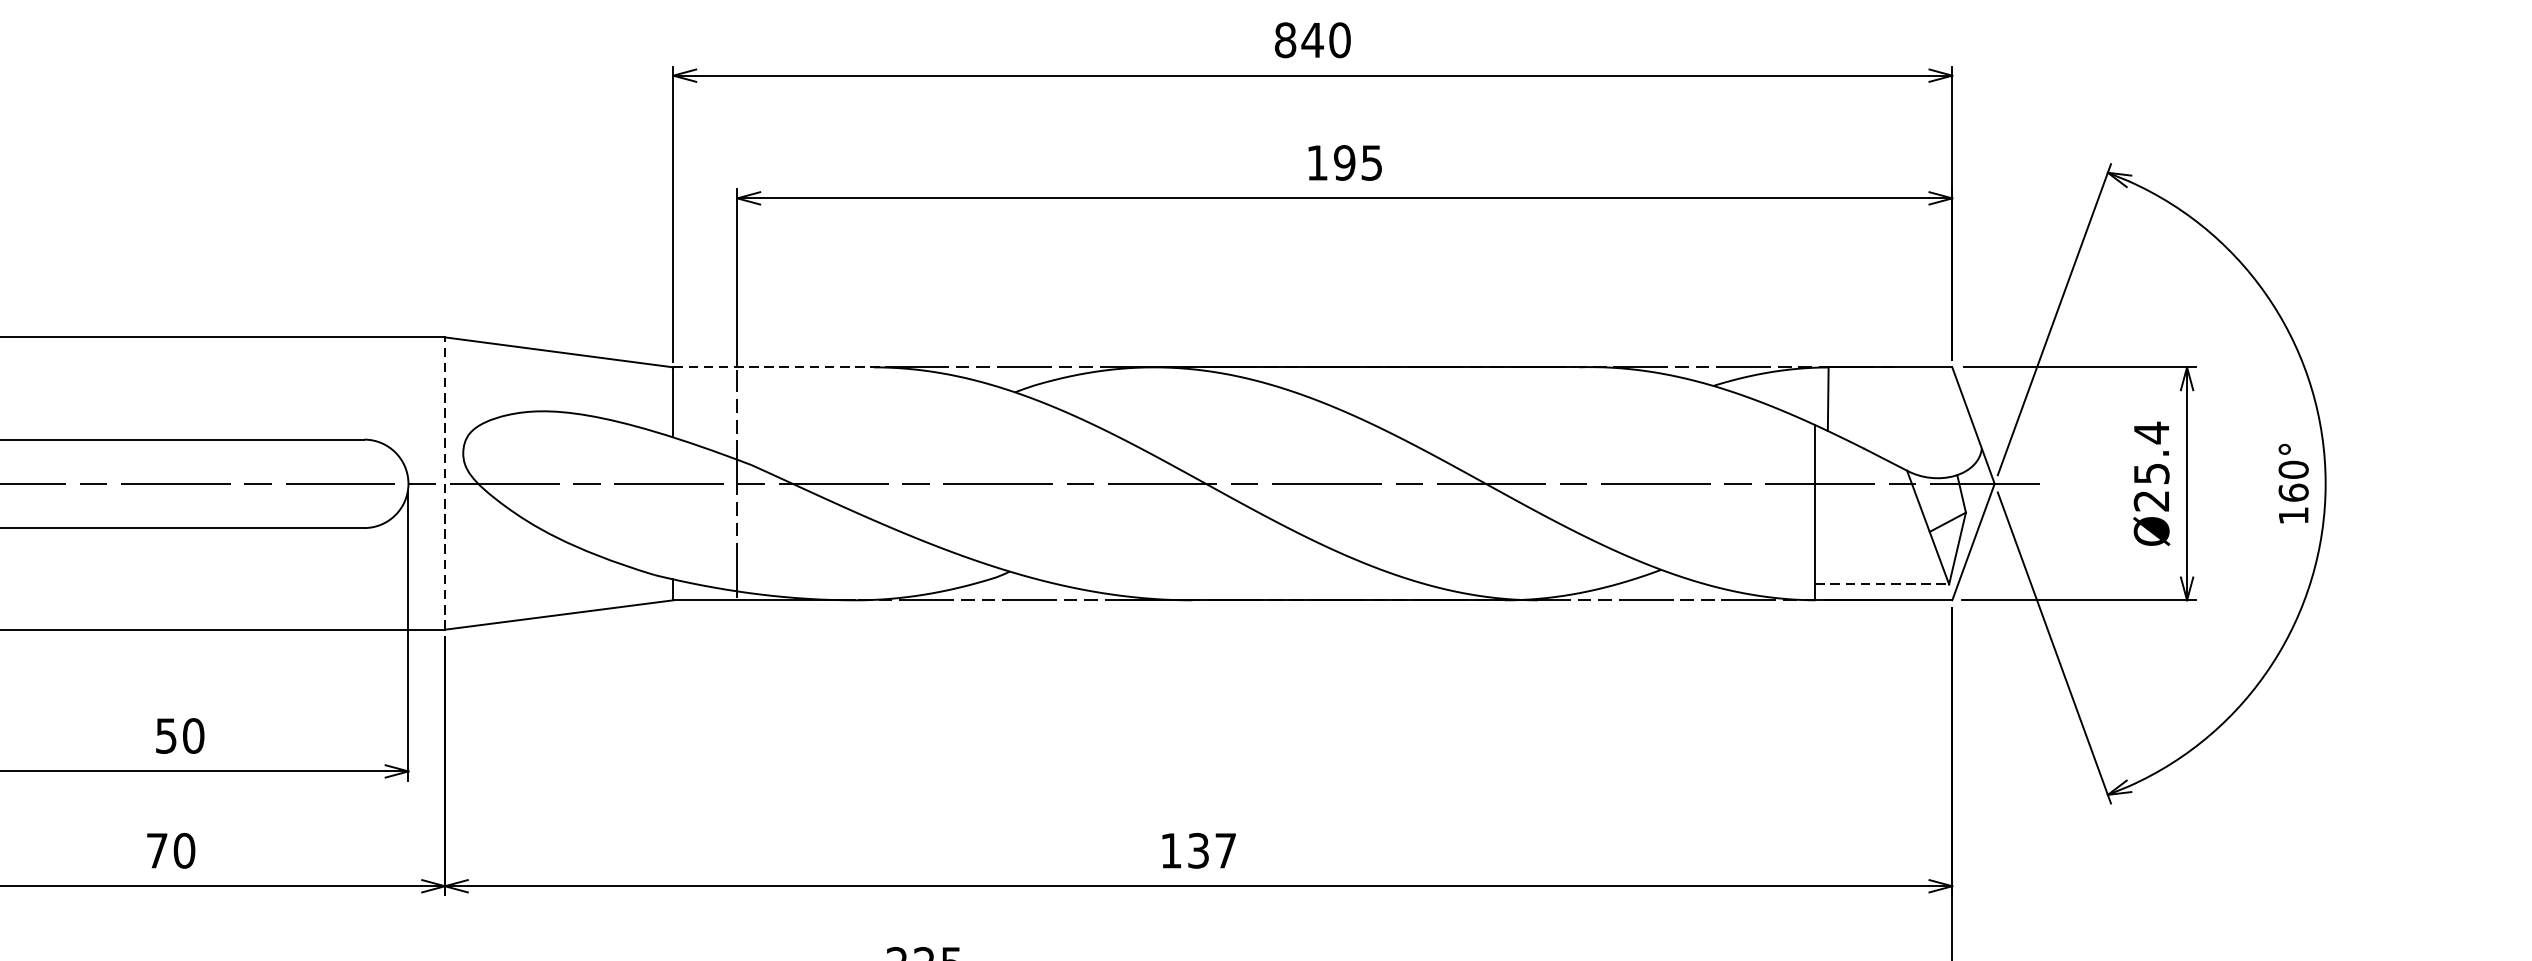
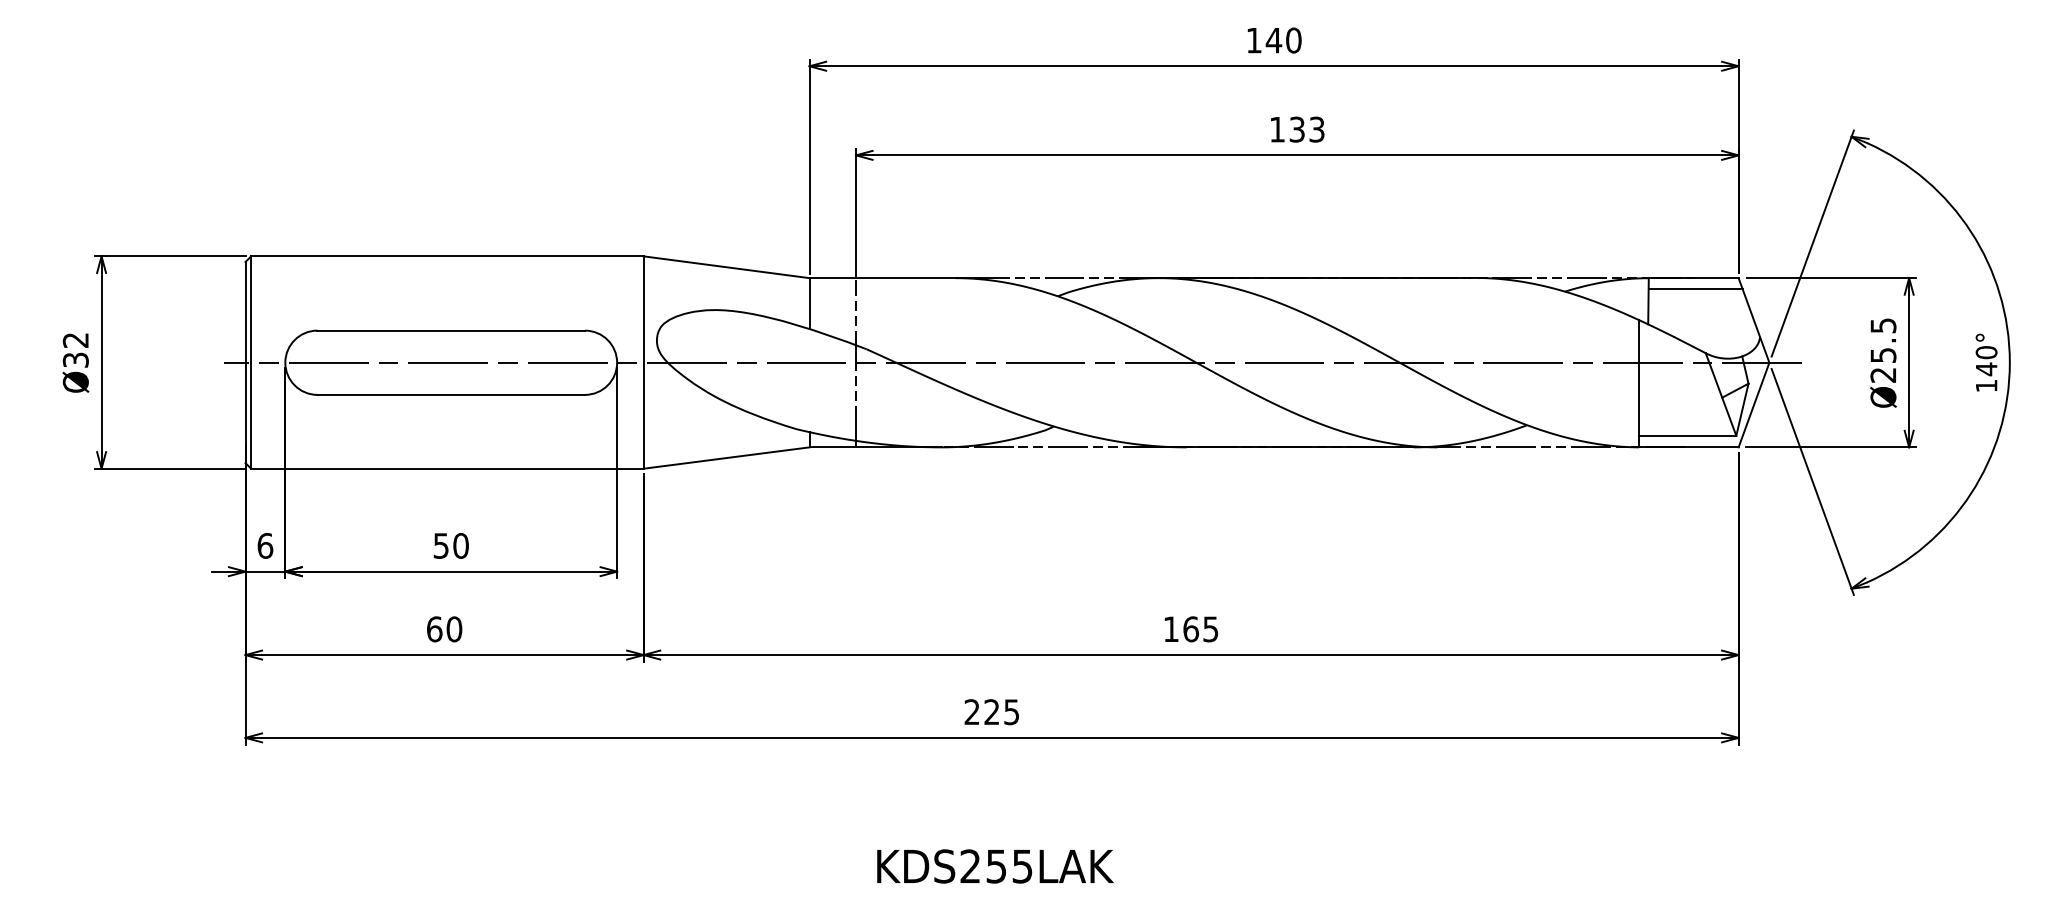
text: (1284, 40) -> (1253, 40), 840 -> 140
text: (1357, 162) -> (1306, 129), 195 -> 133
line: (784, 367) -> (890, 278), dashed -> solid
line: (1892, 382) -> (1695, 289), added
text: (2151, 432) -> (1883, 325), Ø25.4 -> Ø25.5
line: (444, 483) -> (643, 362), dashed -> solid
text: (2293, 493) -> (1986, 369), 160° -> 140°
line: (1881, 583) -> (1687, 435), dashed -> solid
text: (157, 851) -> (434, 629), 70 -> 60
text: (1211, 851) -> (1200, 629), 137 -> 165

